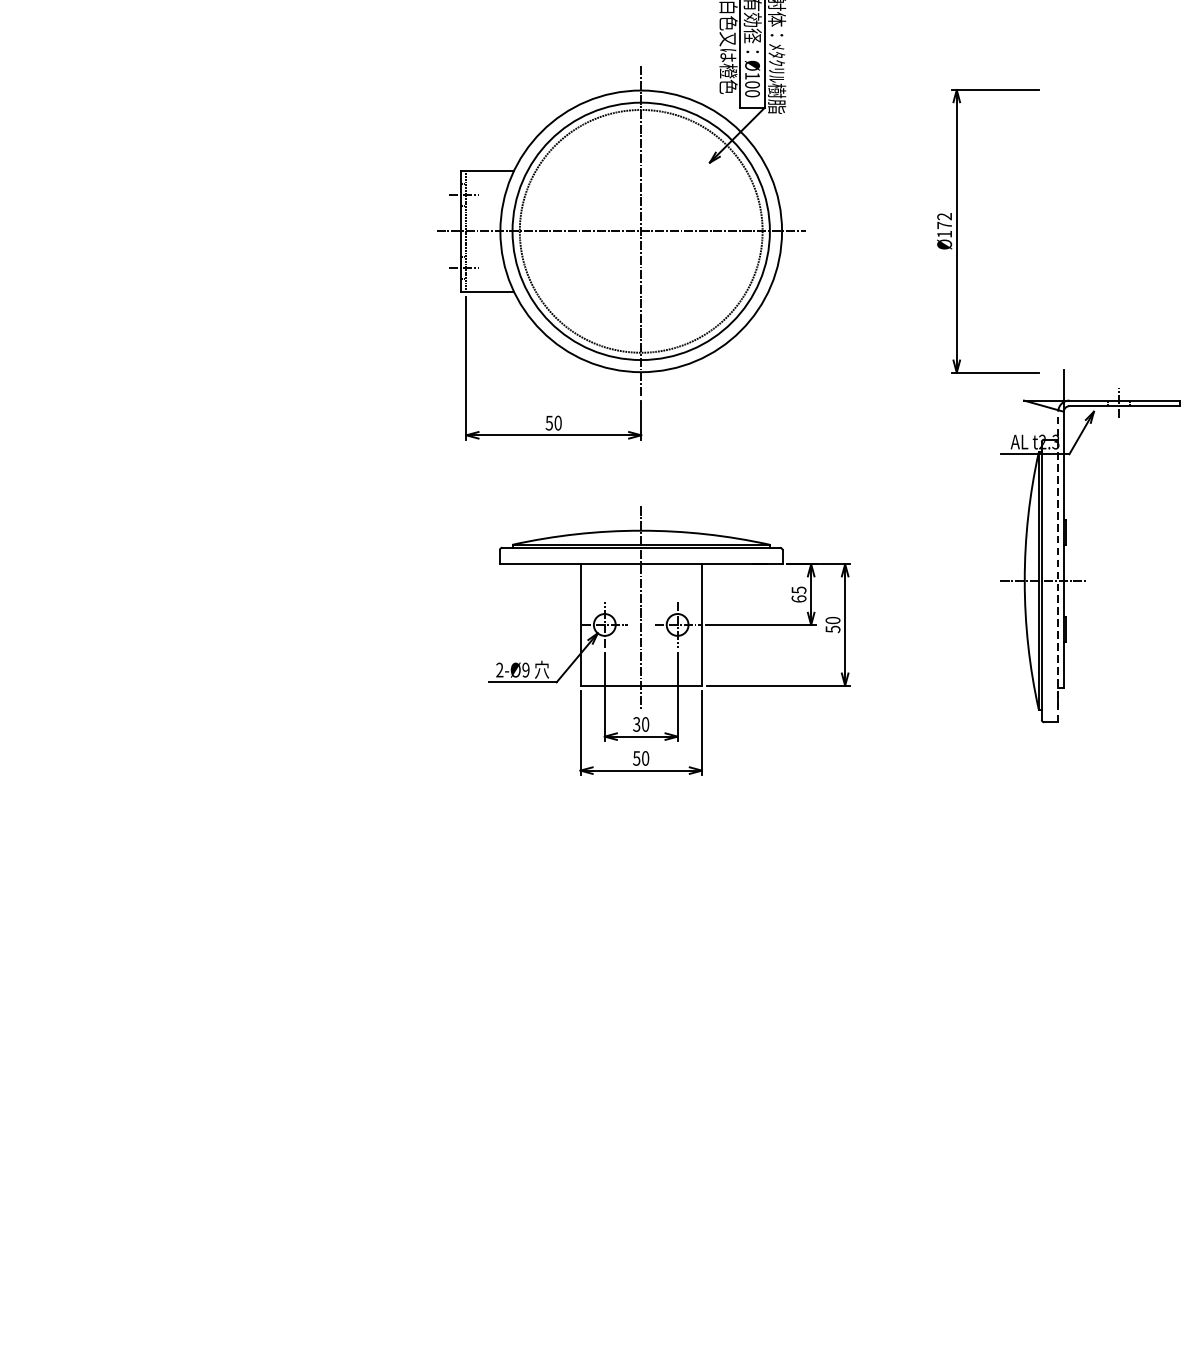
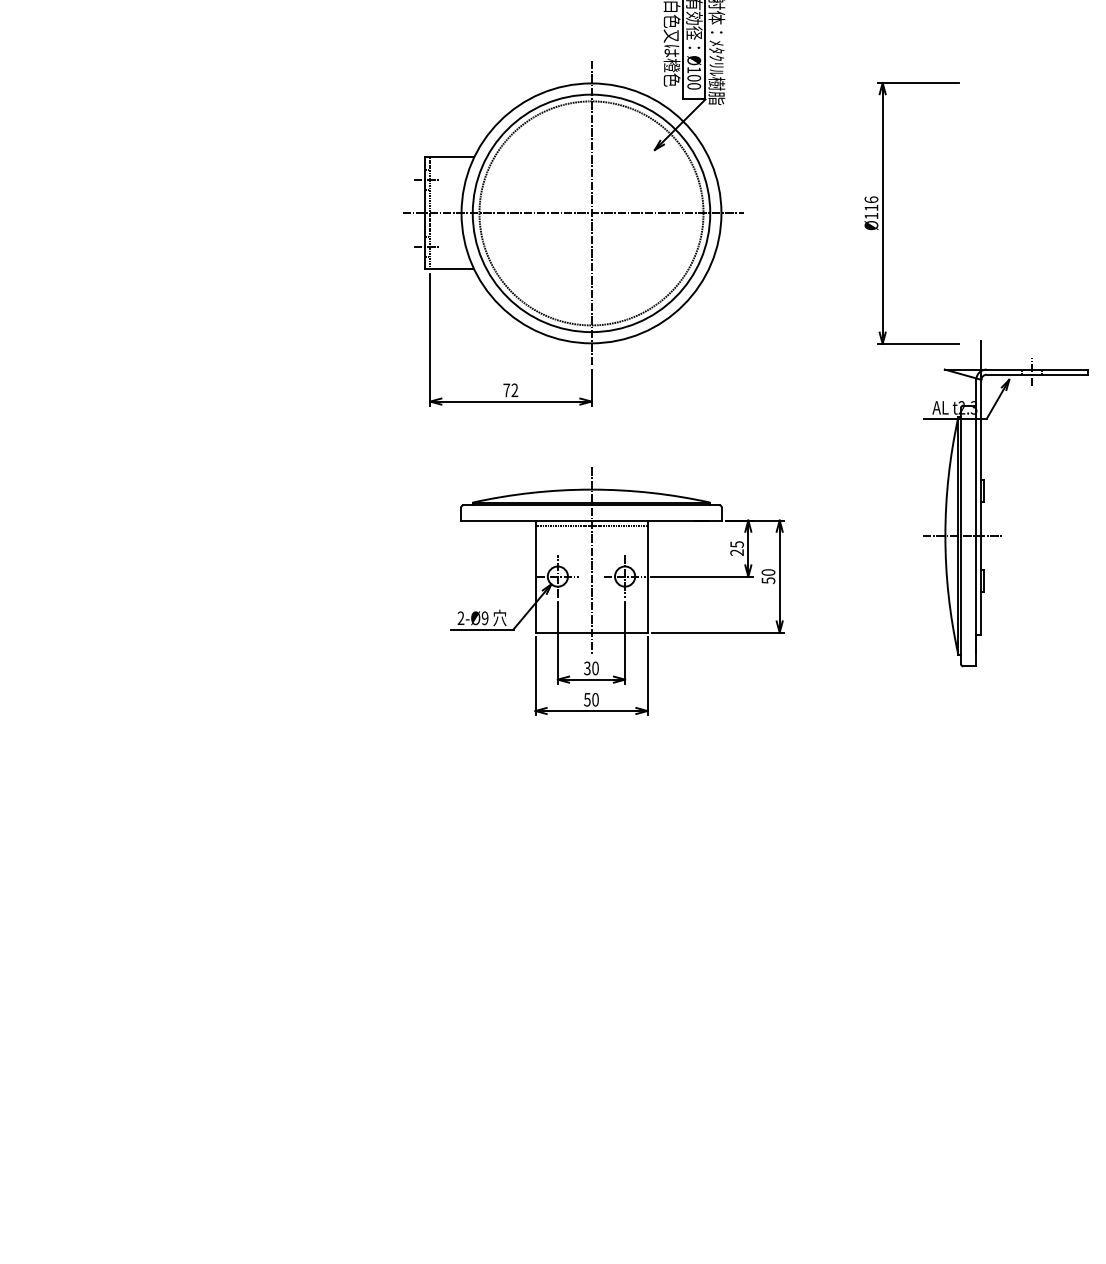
text: (944, 220) -> (871, 203), Ø172 -> Ø116
text: (553, 423) -> (510, 390), 50 -> 72
line: (1058, 566) -> (976, 522), dashed -> solid
line: (641, 569) -> (591, 525), added
text: (798, 598) -> (736, 552), 65 -> 25

